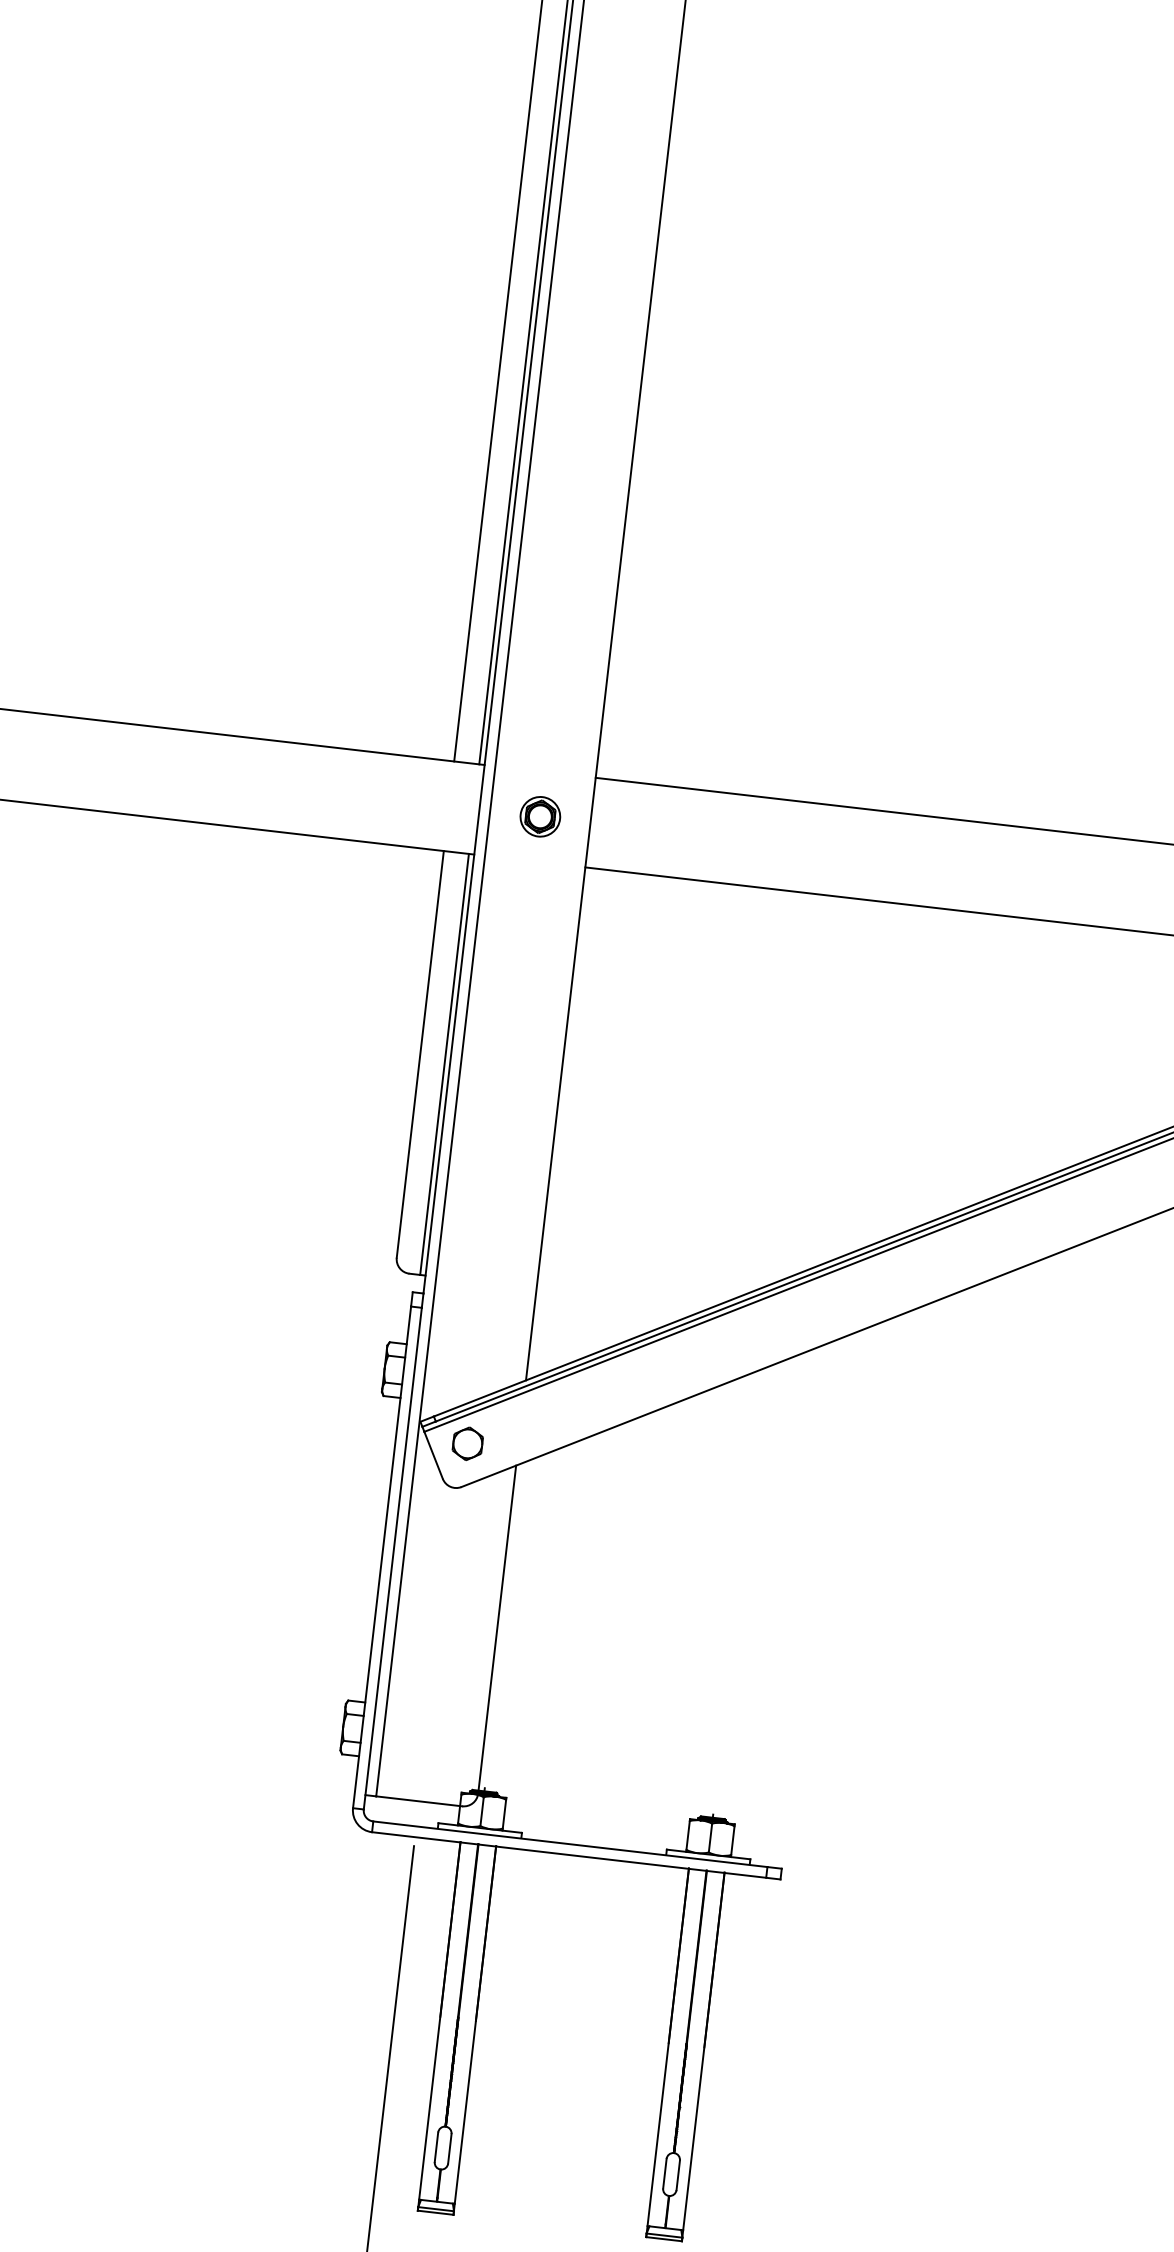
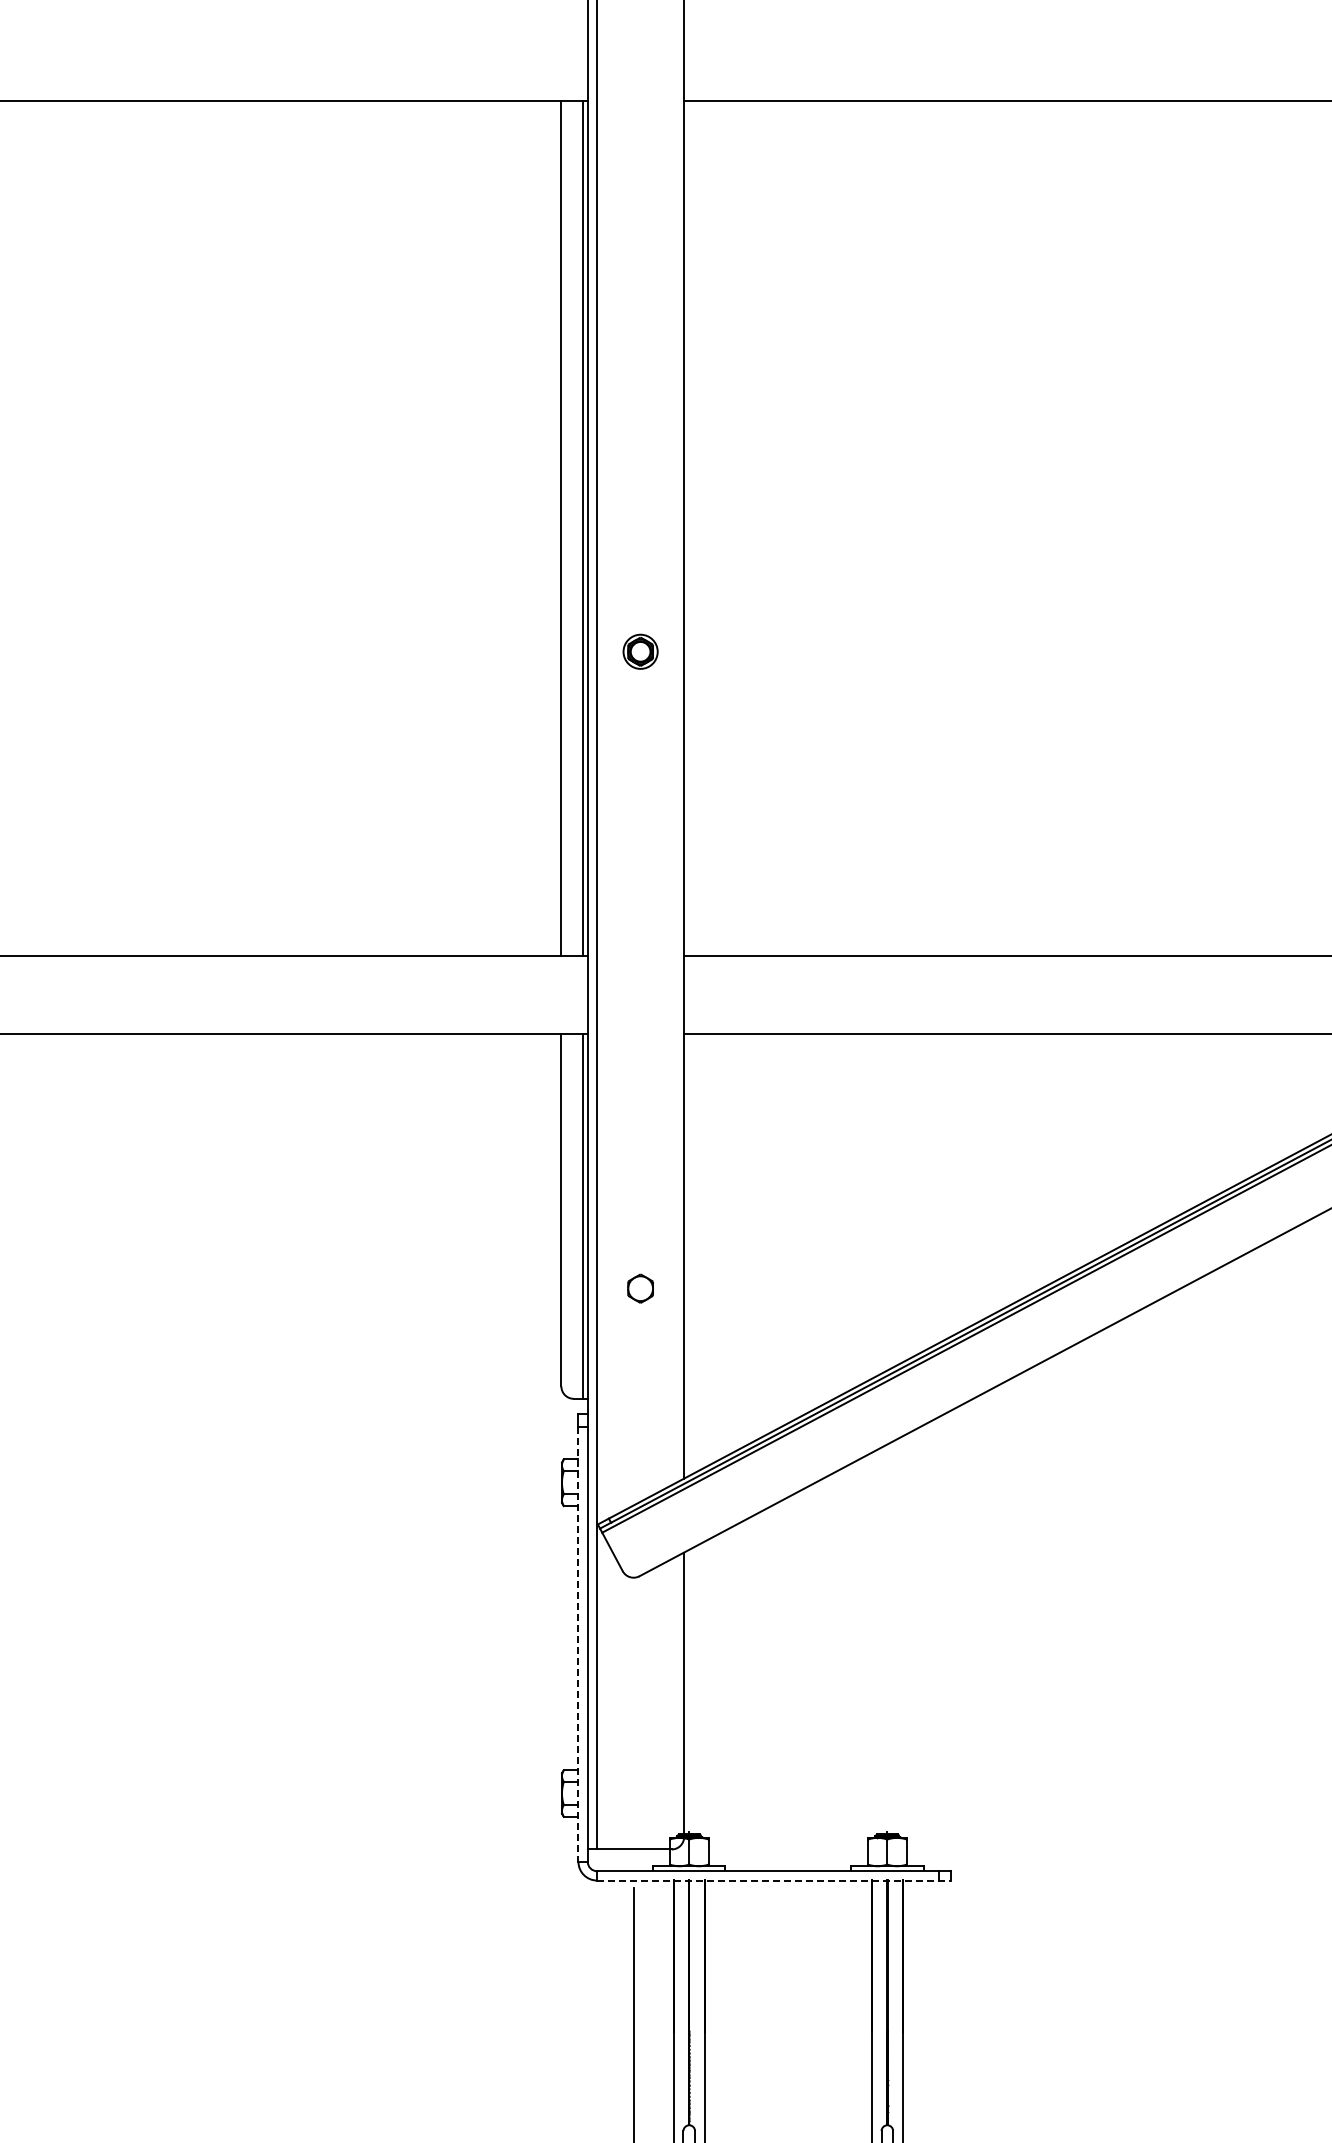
part: (540, 816) -> (640, 651), moved
part: (467, 1443) -> (640, 1288), moved
line: (382, 1557) -> (578, 1644), solid -> dashed
line: (576, 1855) -> (774, 1880), solid -> dashed

